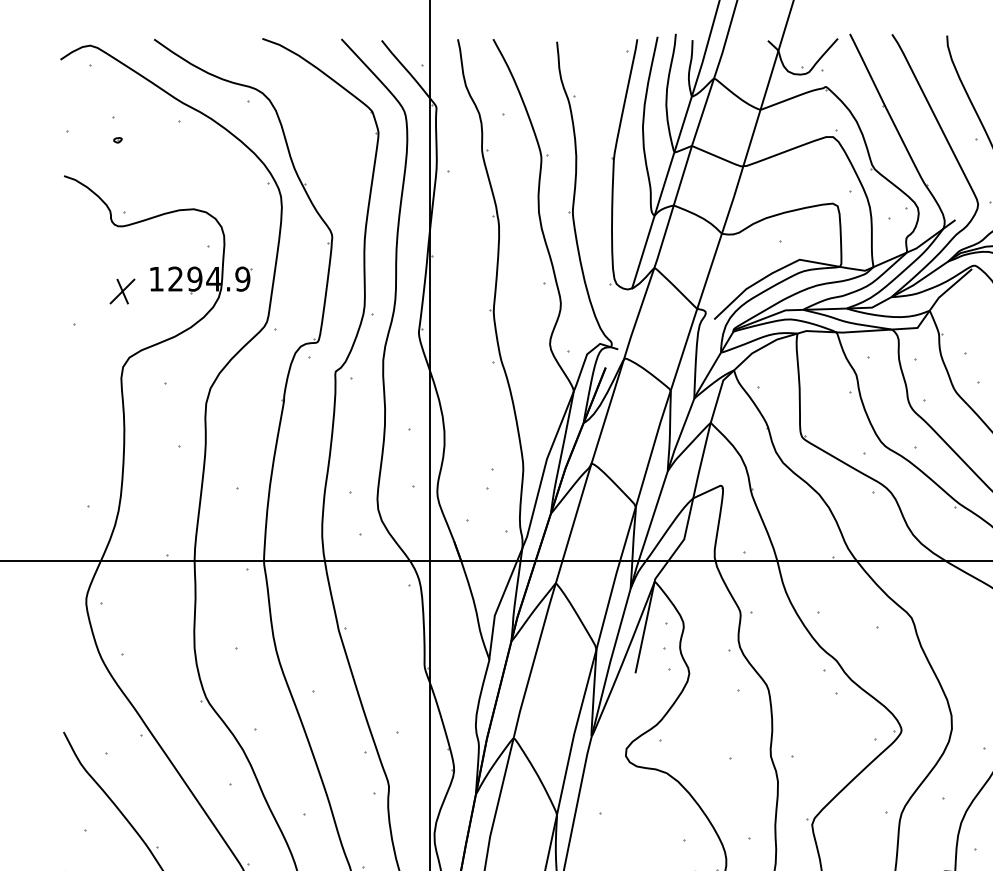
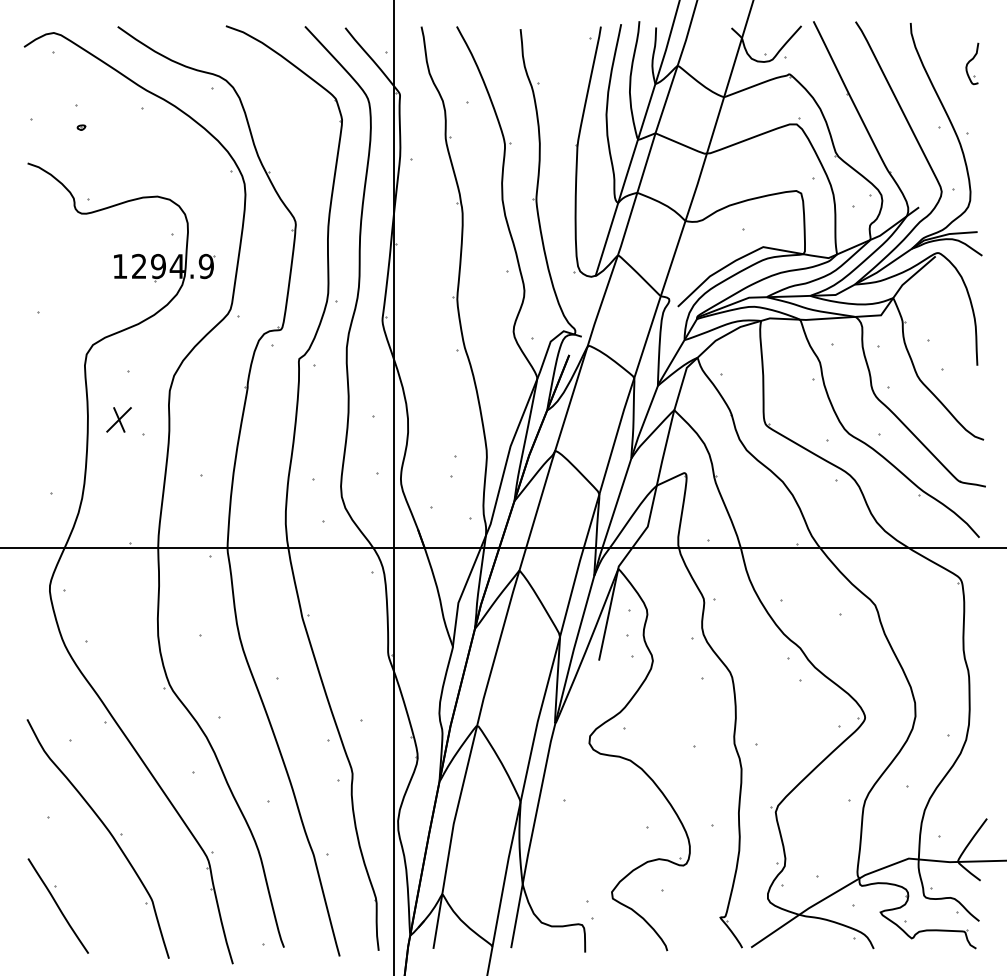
part: (121, 291) -> (118, 419), moved

